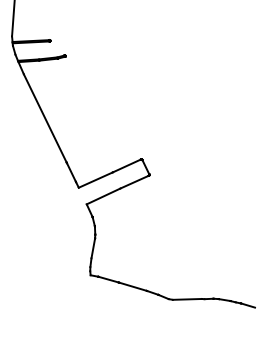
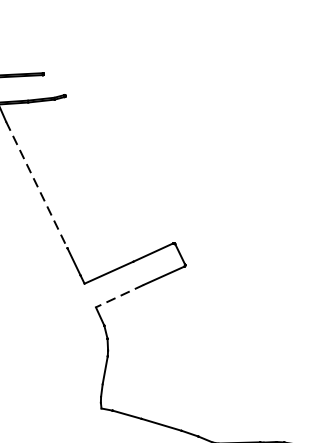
line: (45, 119) -> (37, 186), solid -> dashed
line: (103, 196) -> (119, 296), solid -> dashed

